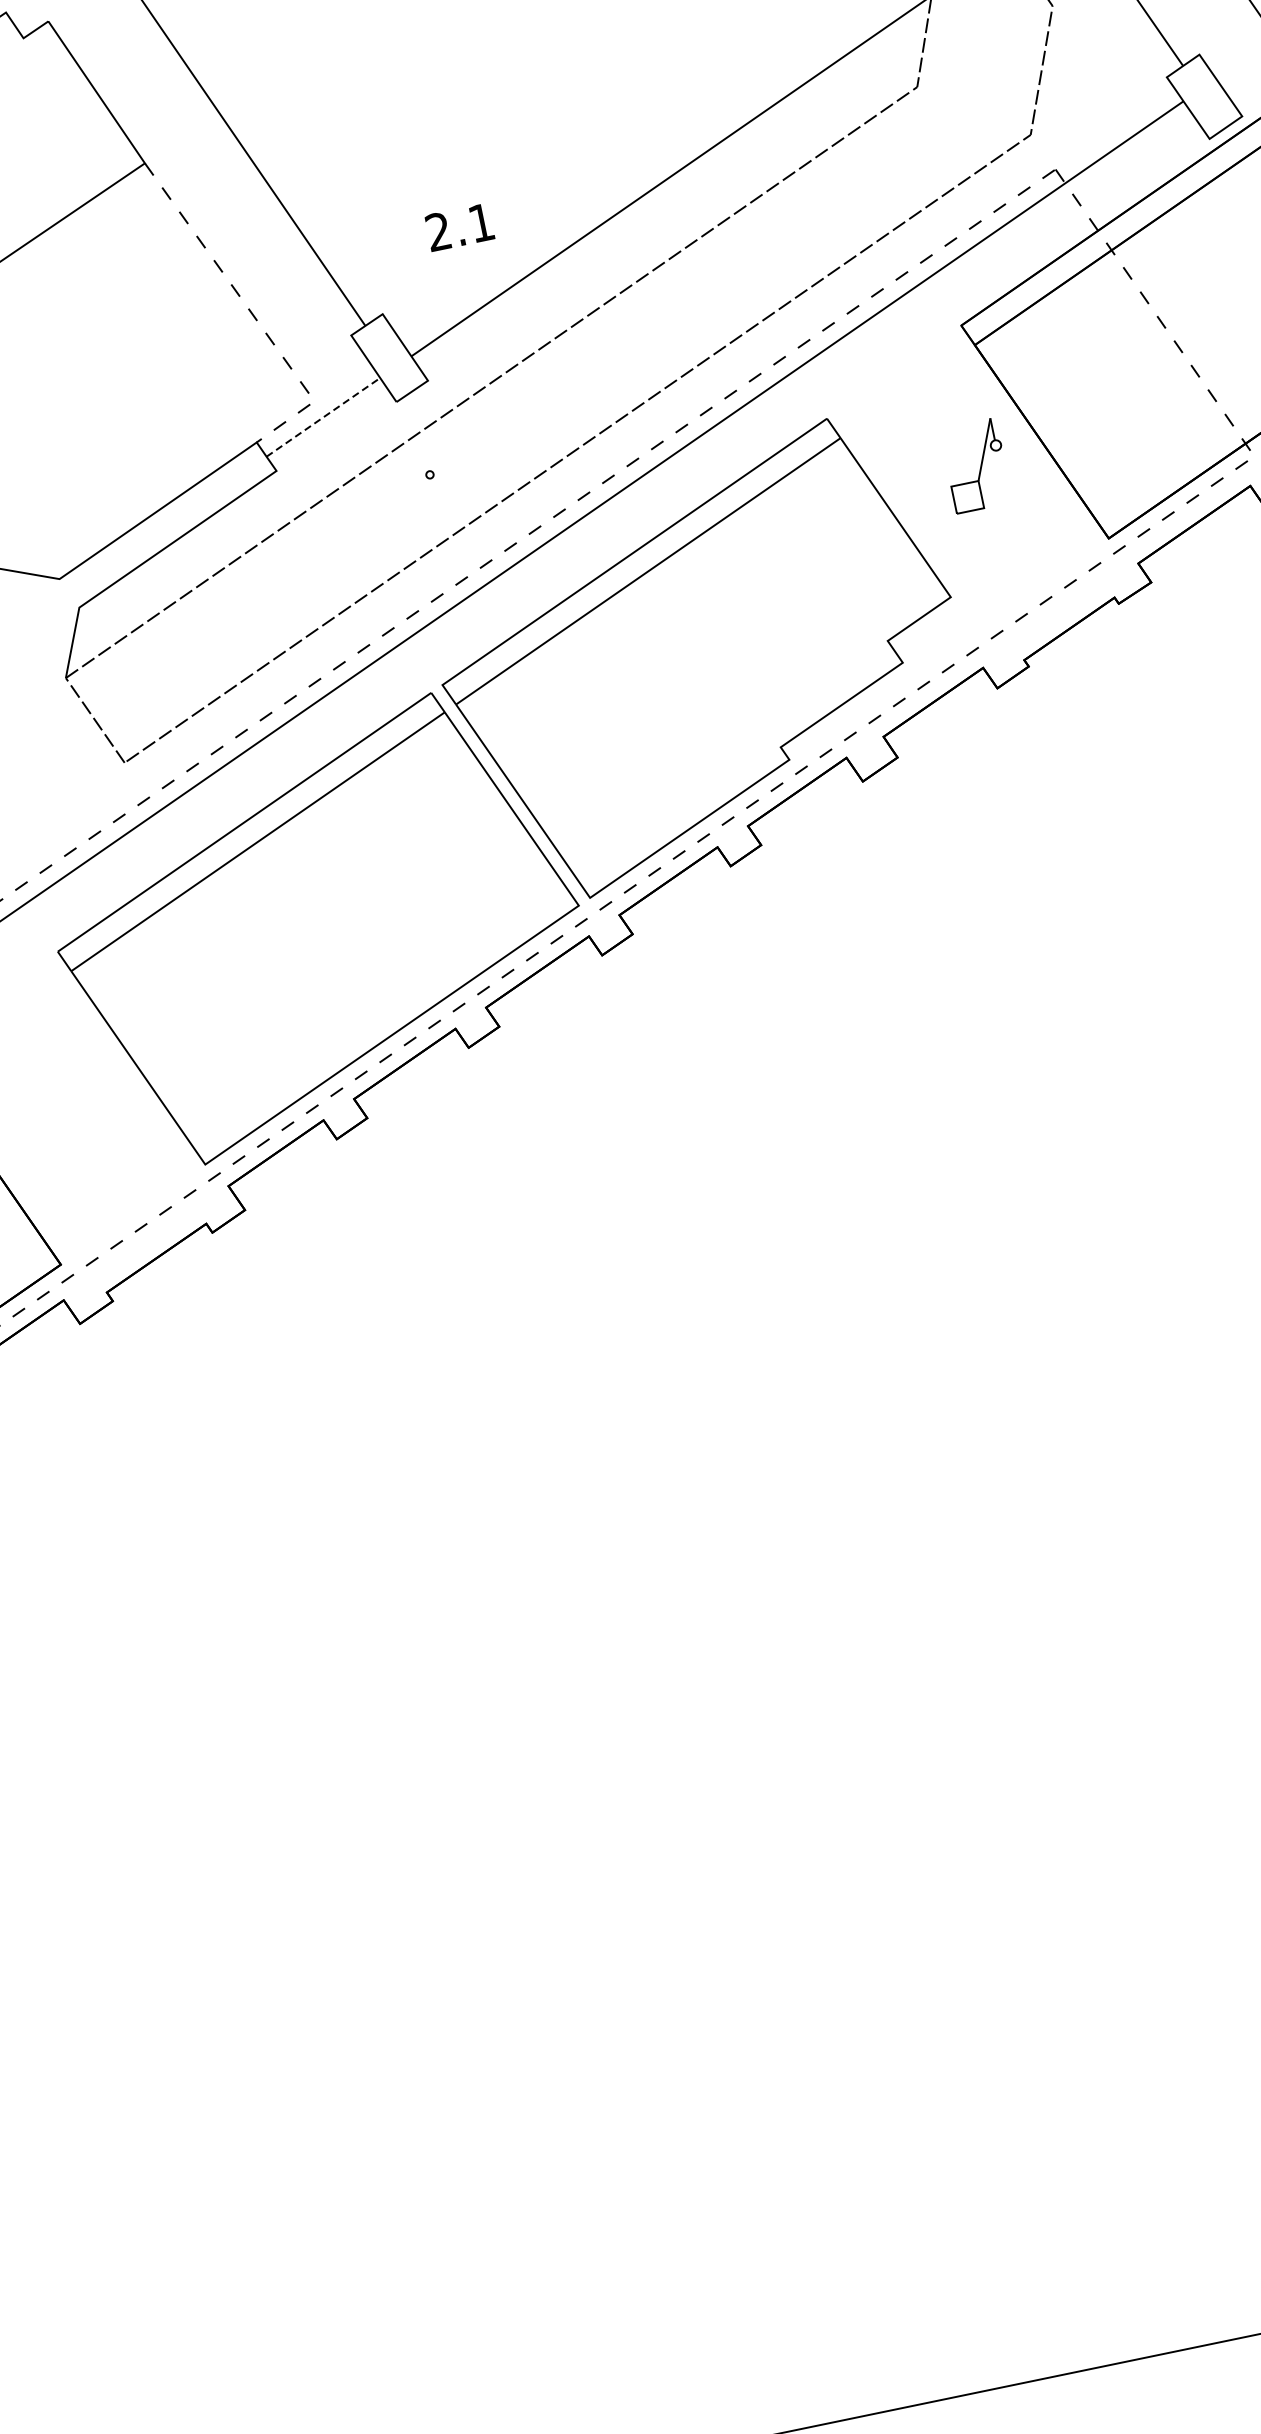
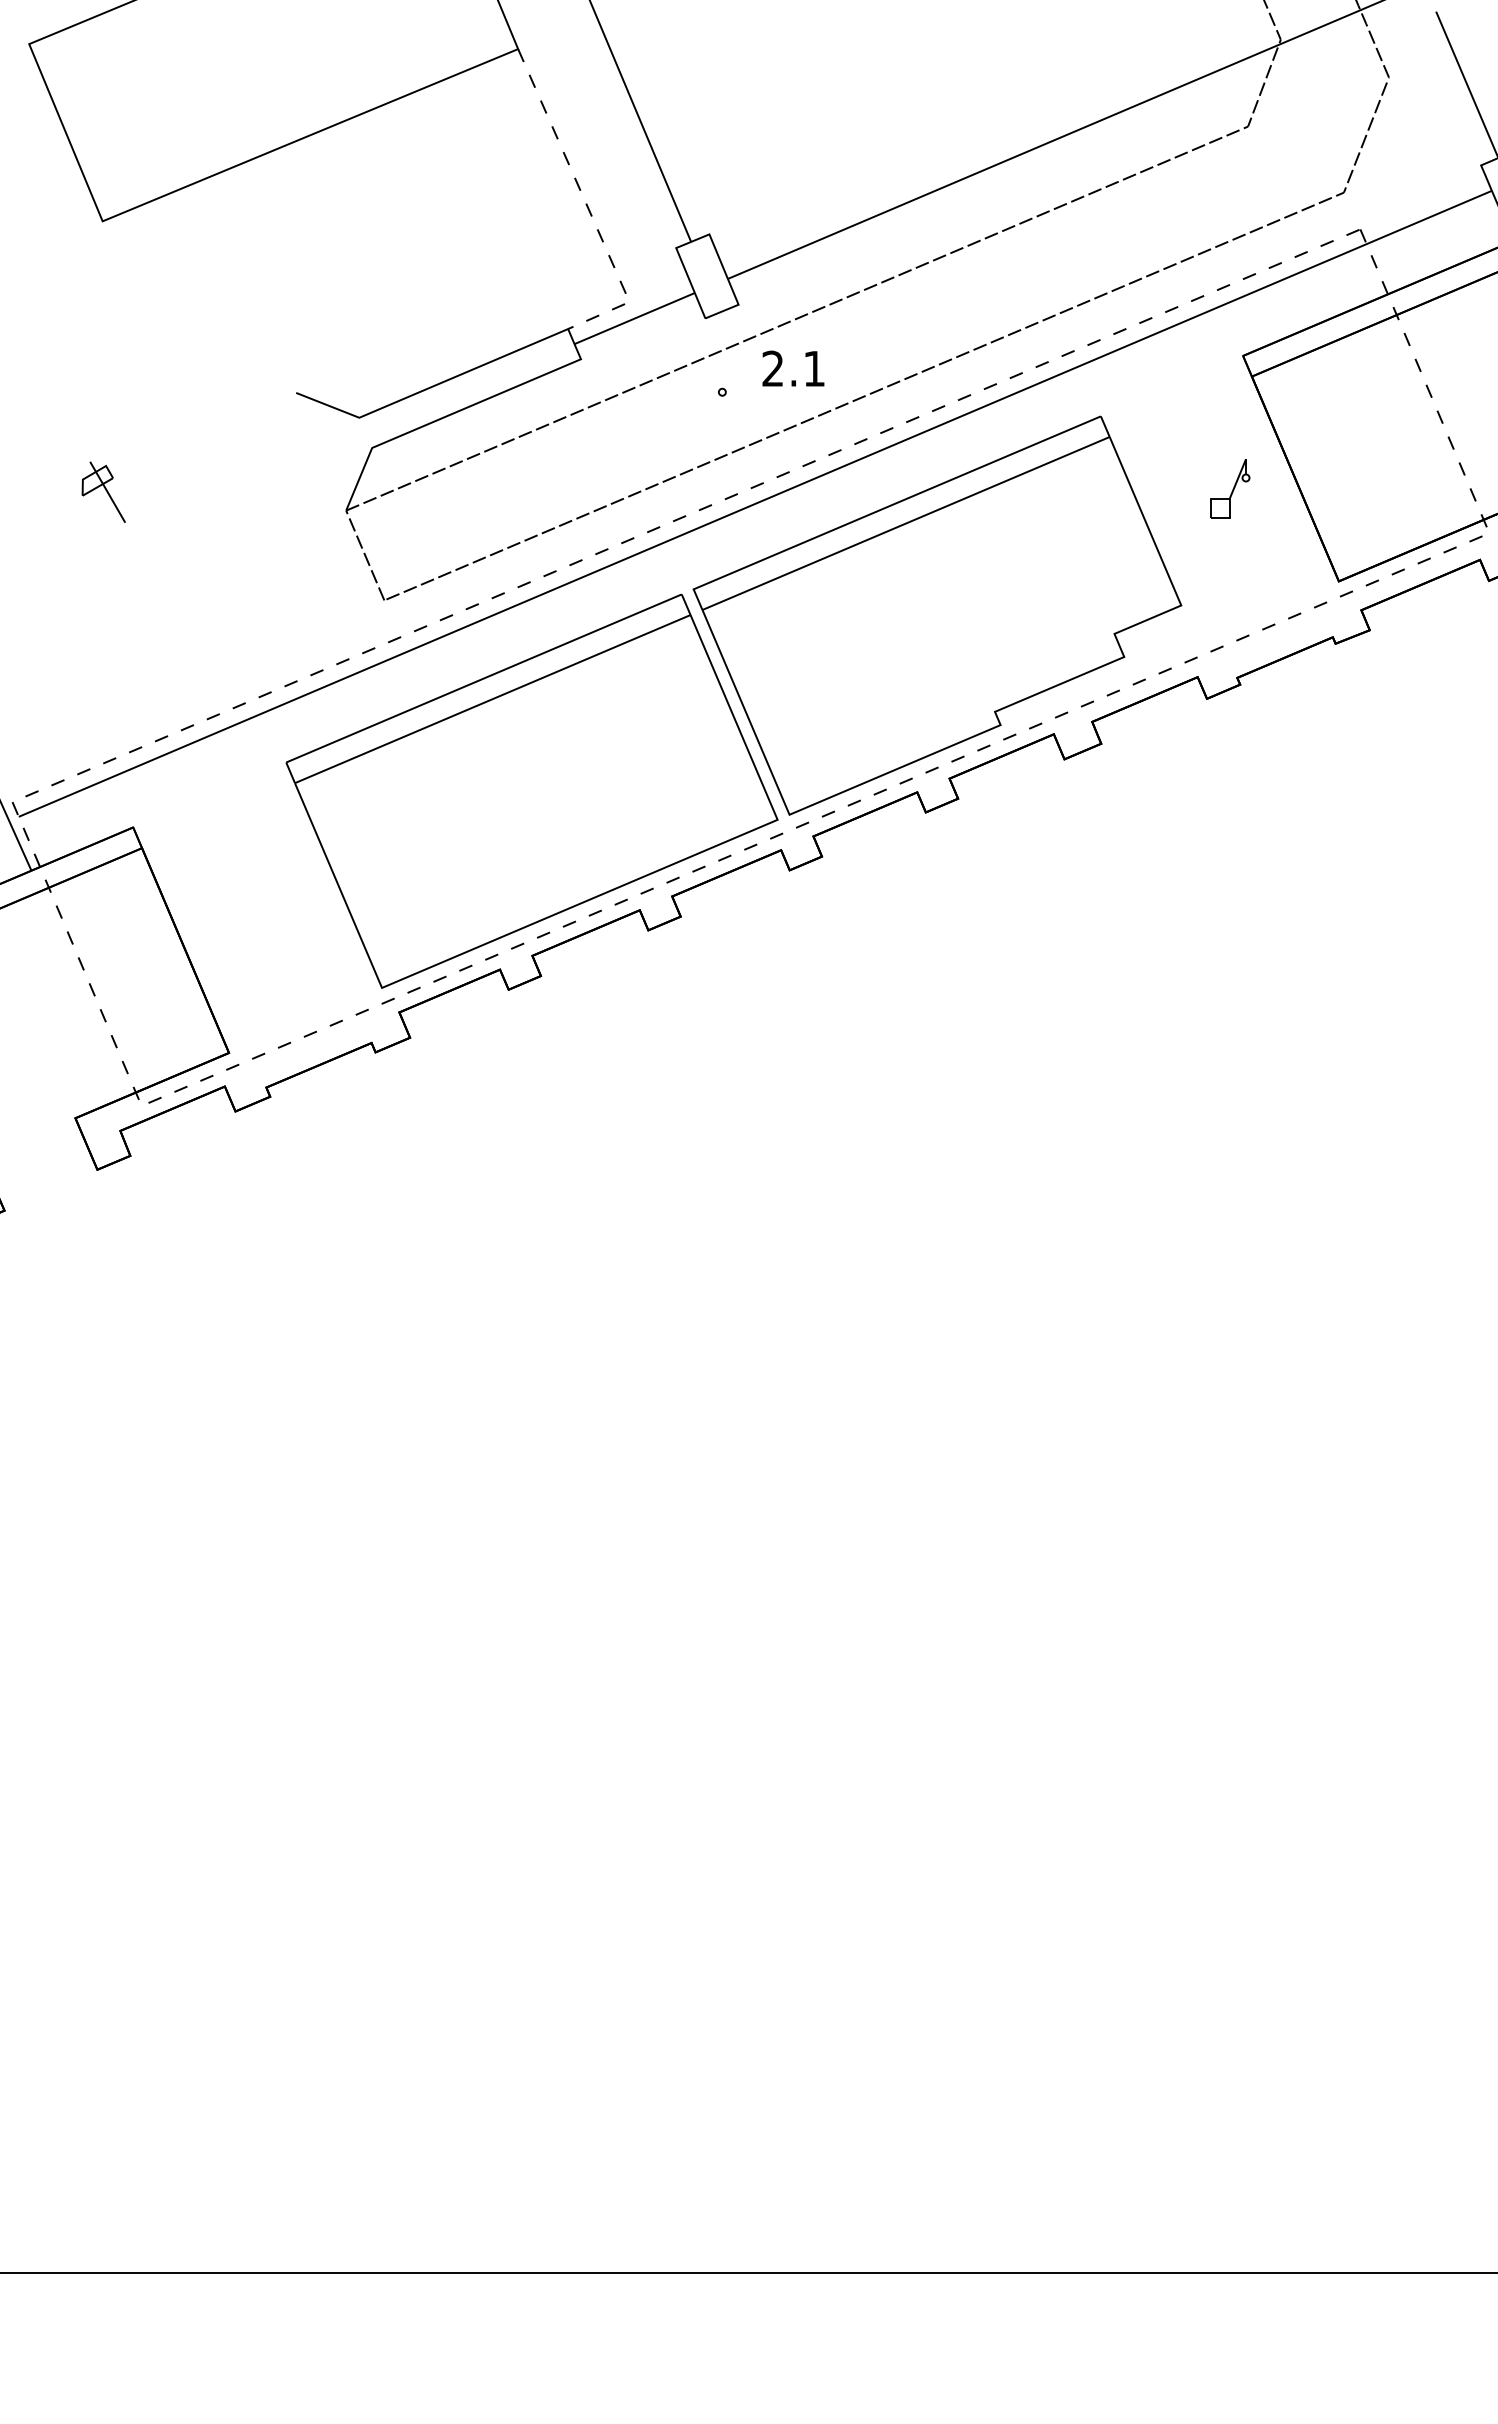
text: (459, 227) -> (793, 368), moved
line: (324, 417) -> (635, 318), dashed -> solid
part: (976, 465) -> (1230, 488), size x0.71

